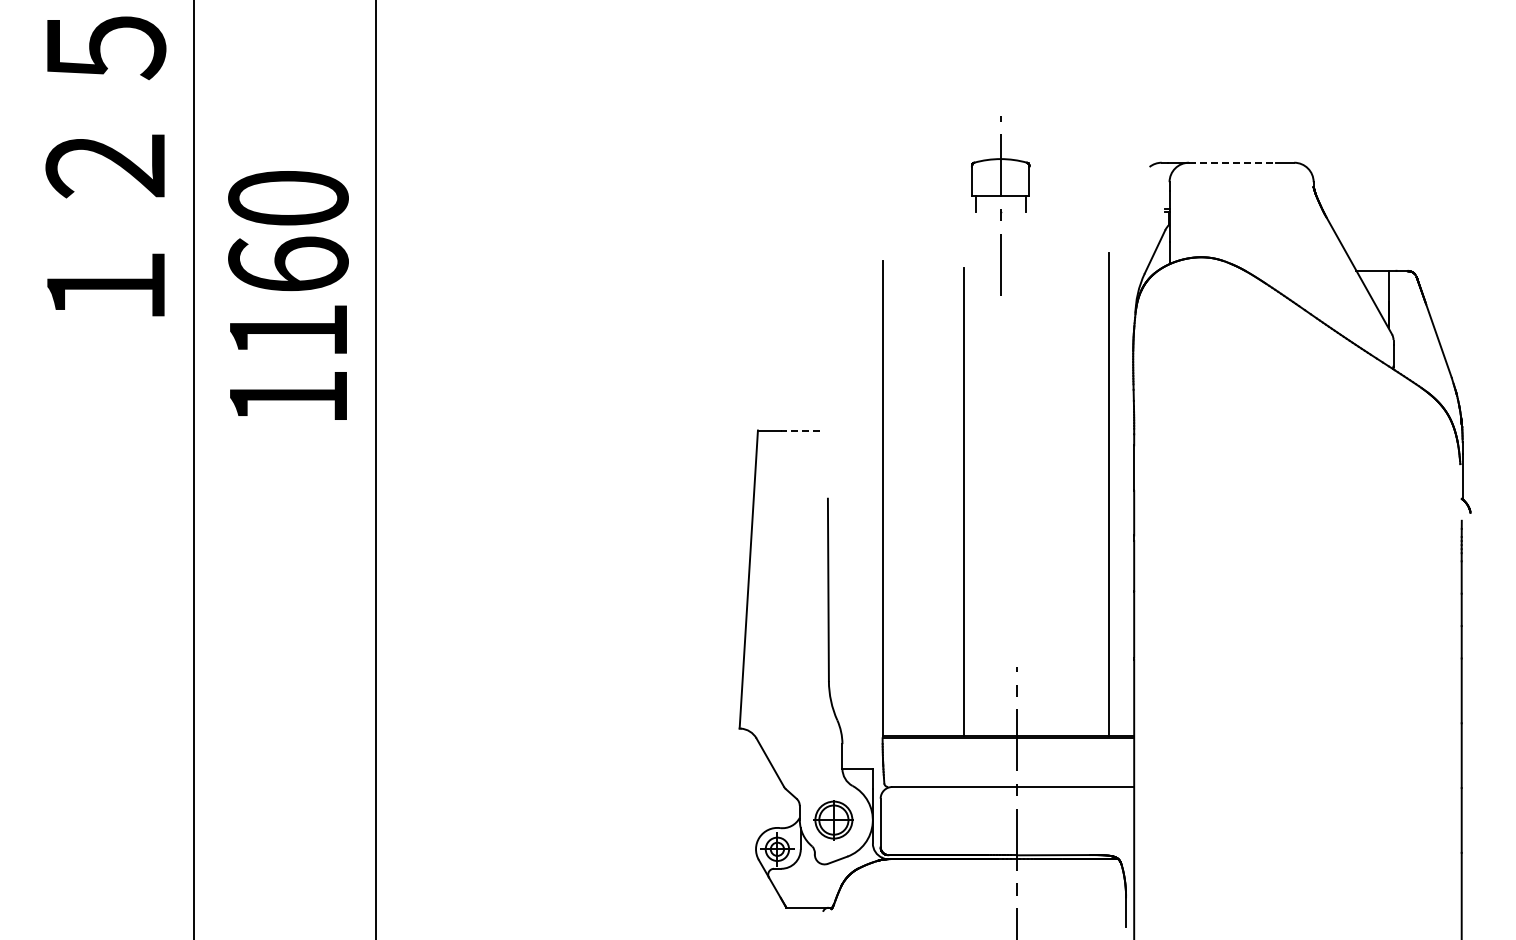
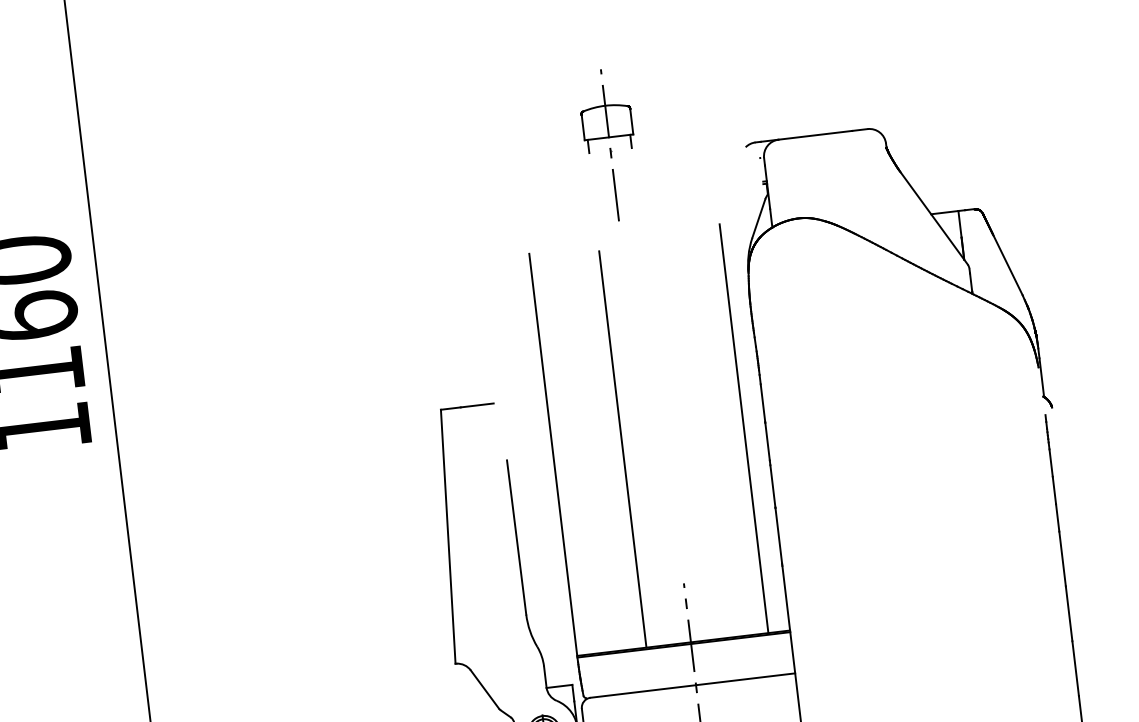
line: (1232, 162) -> (815, 135), dashed -> solid
part: (1000, 205) -> (609, 145), moved
line: (800, 430) -> (476, 405), dashed -> solid

